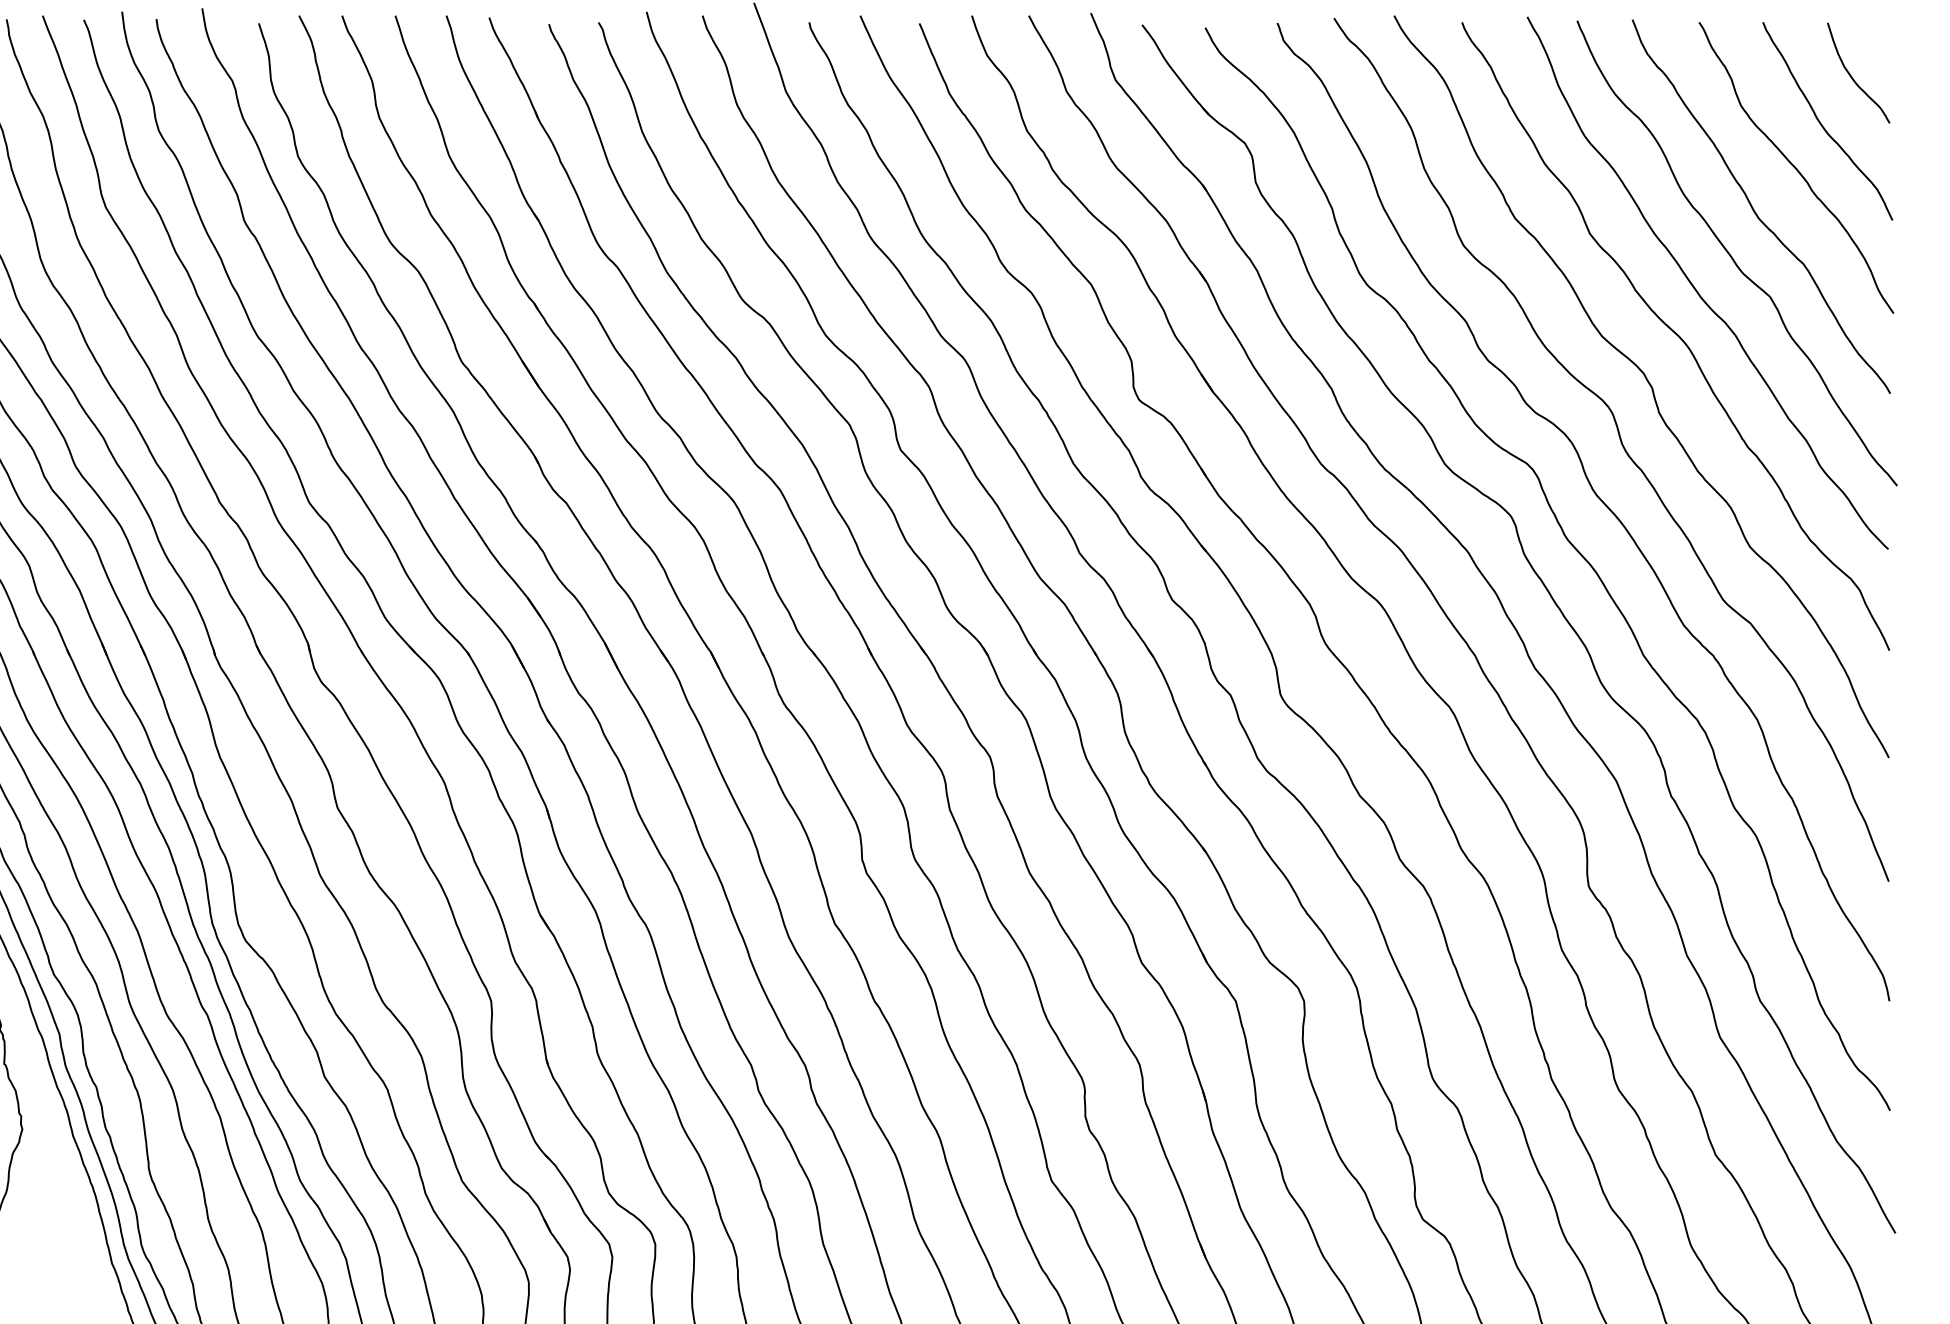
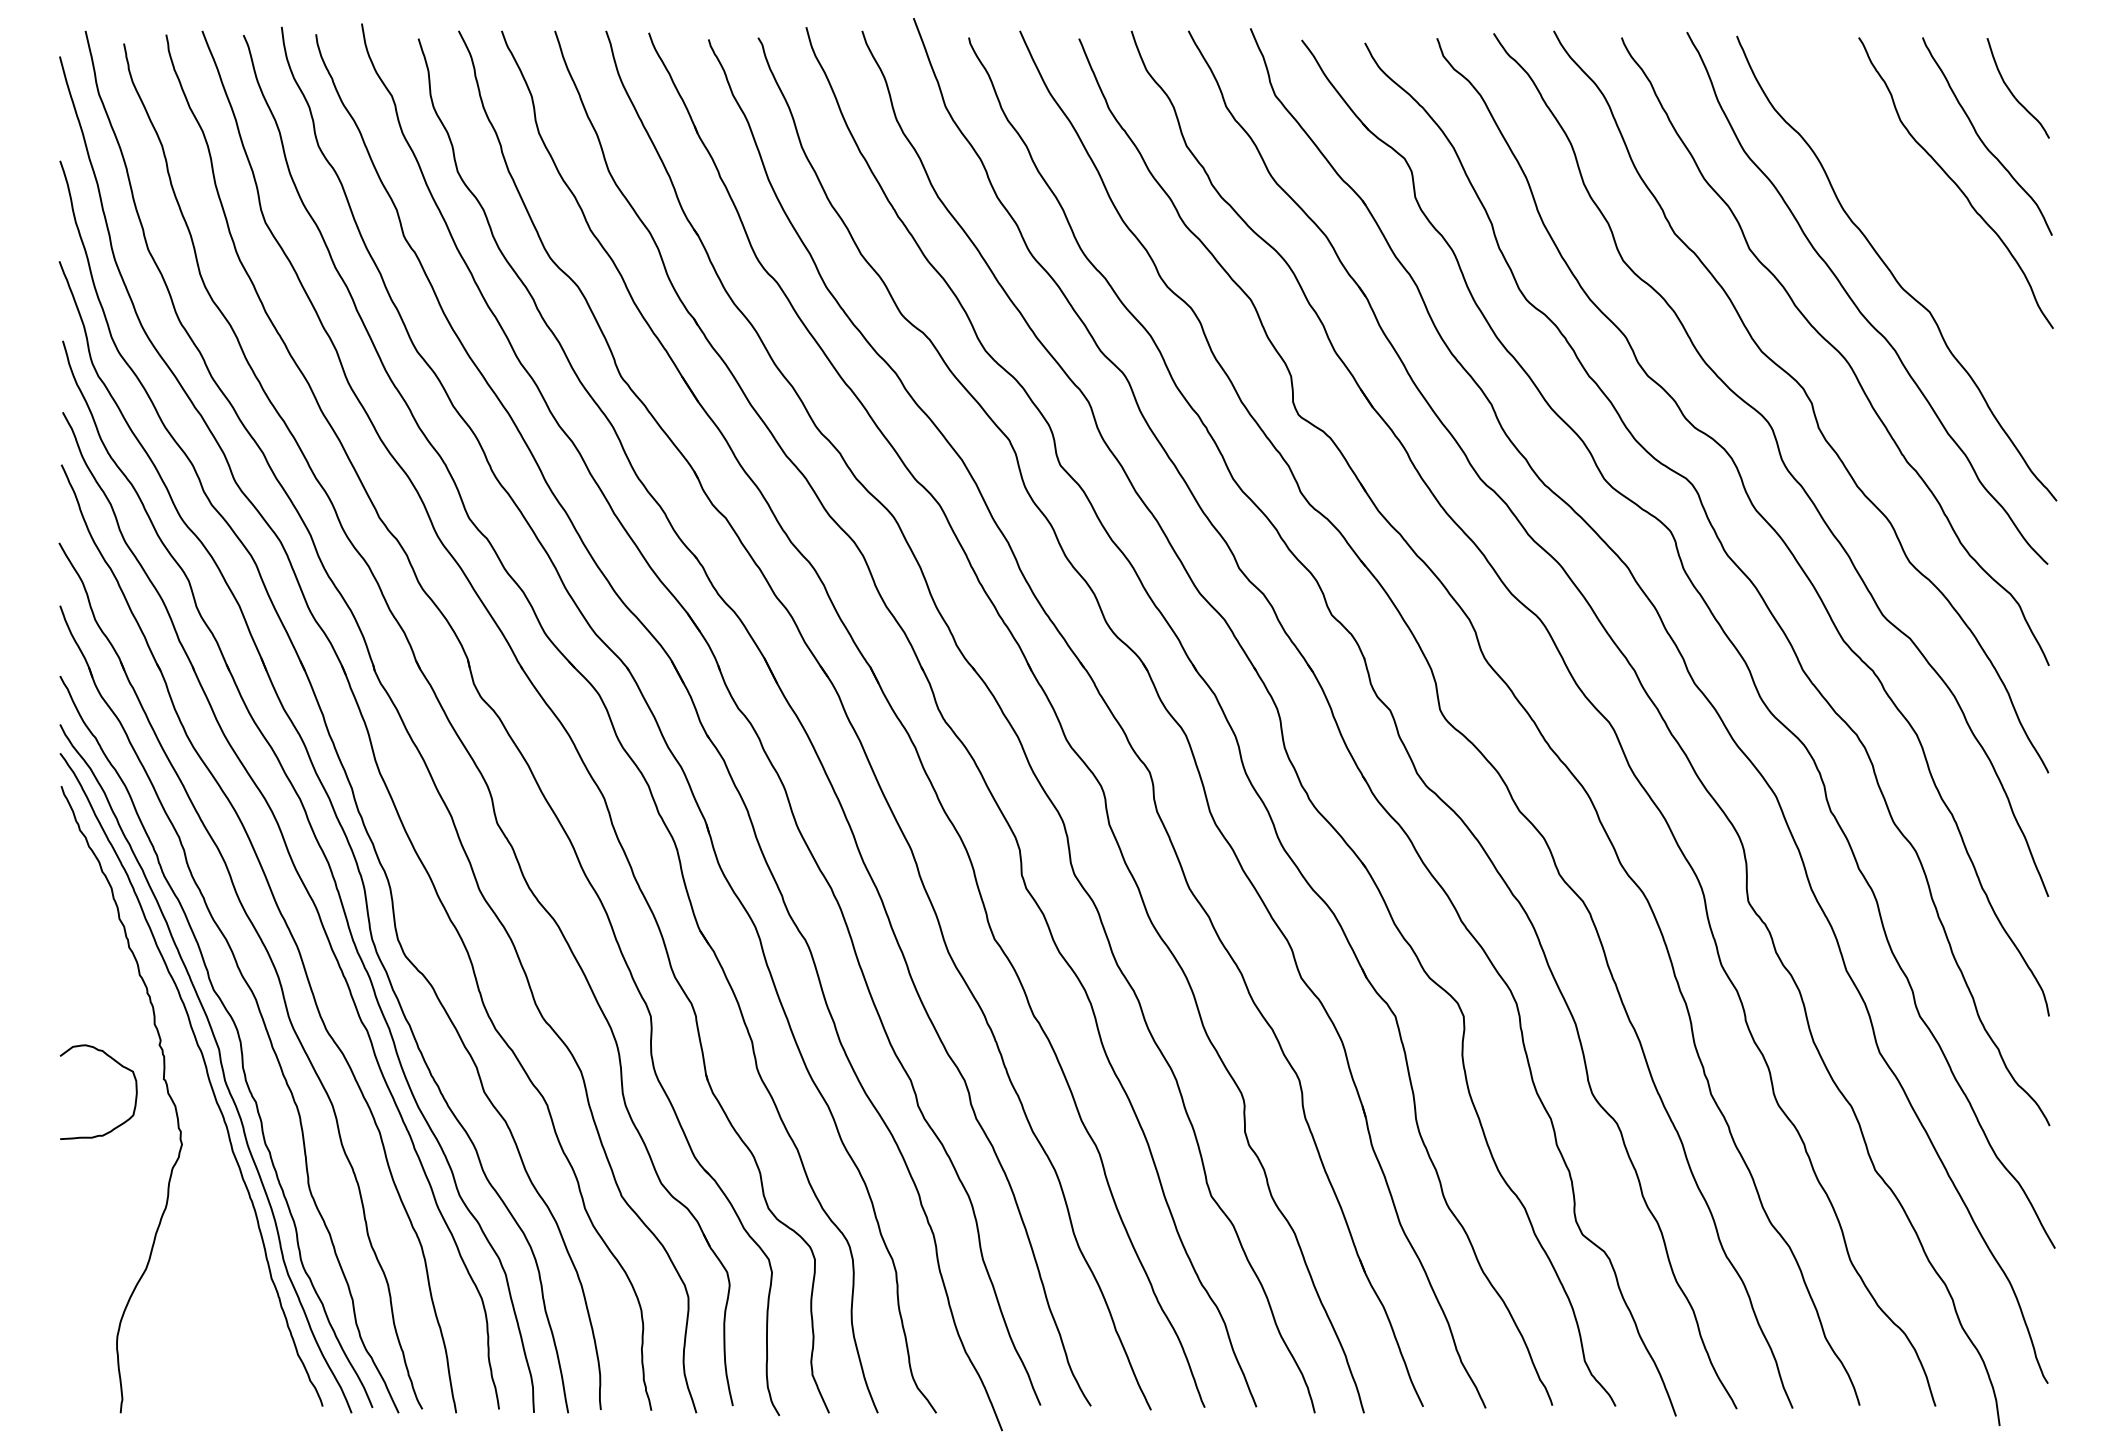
curve: (1754, 210) -> (1914, 225), removed

